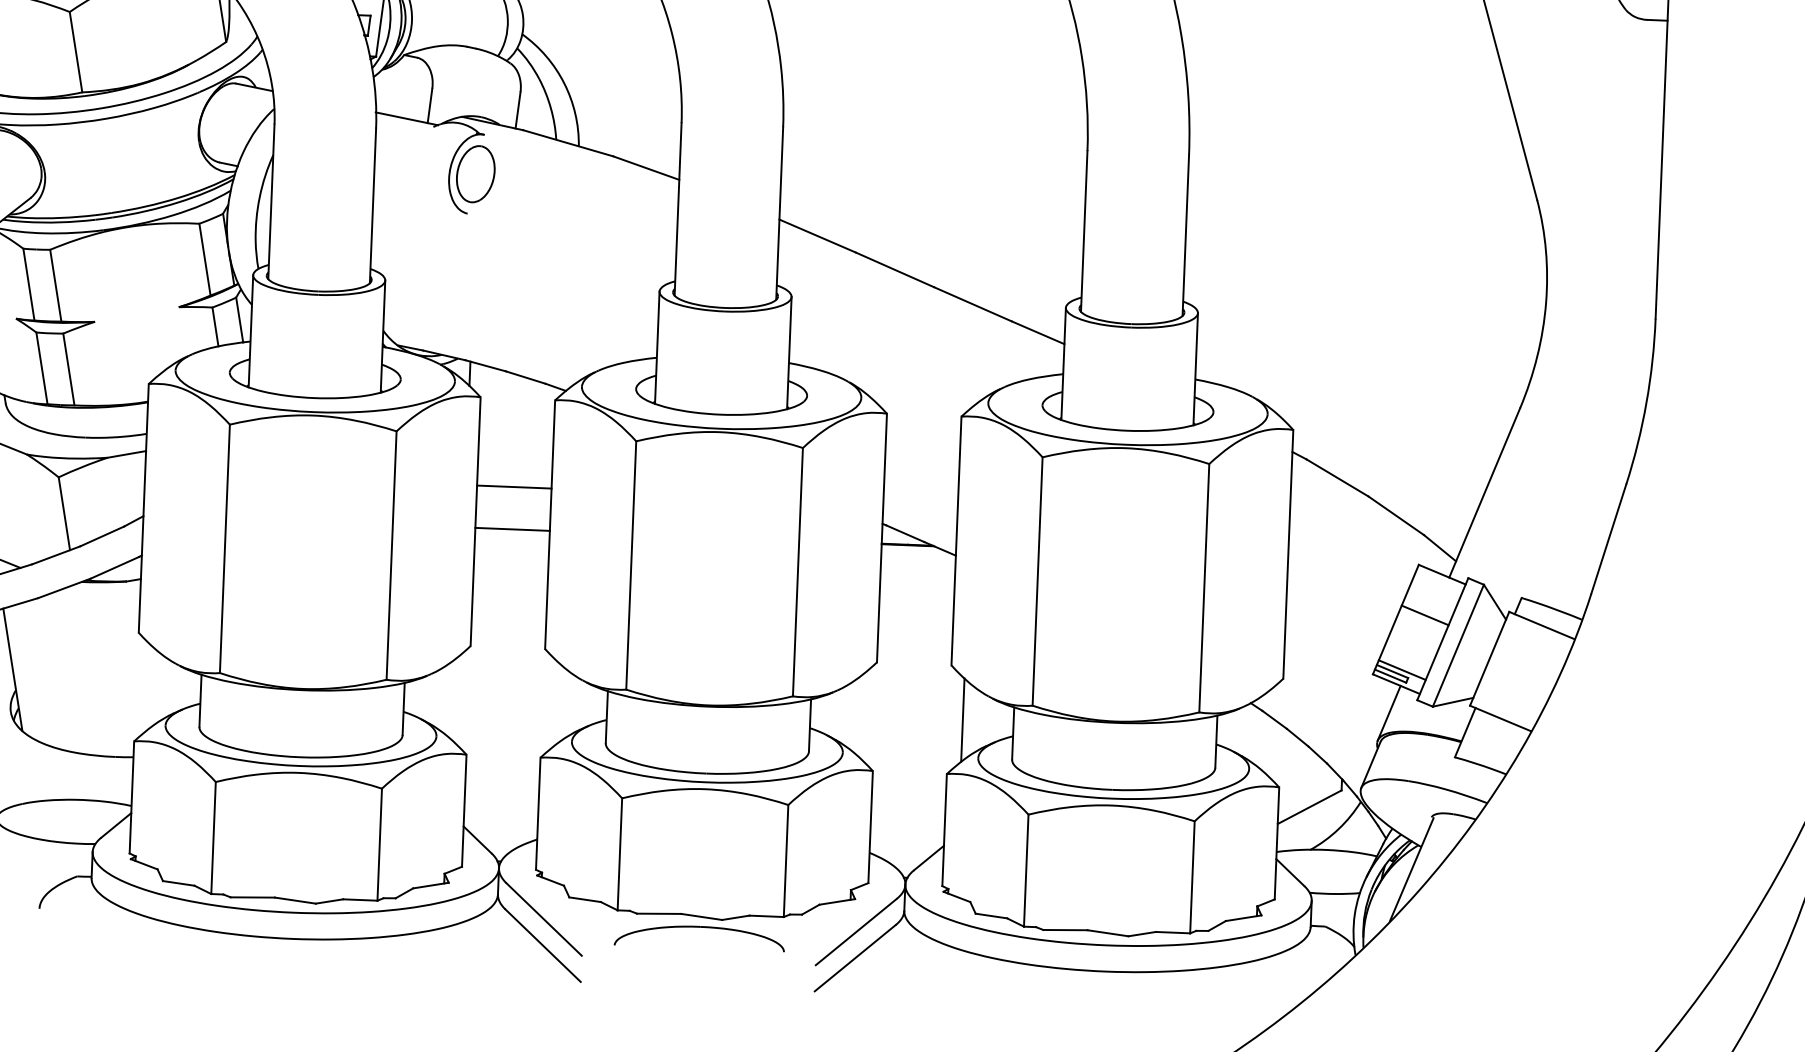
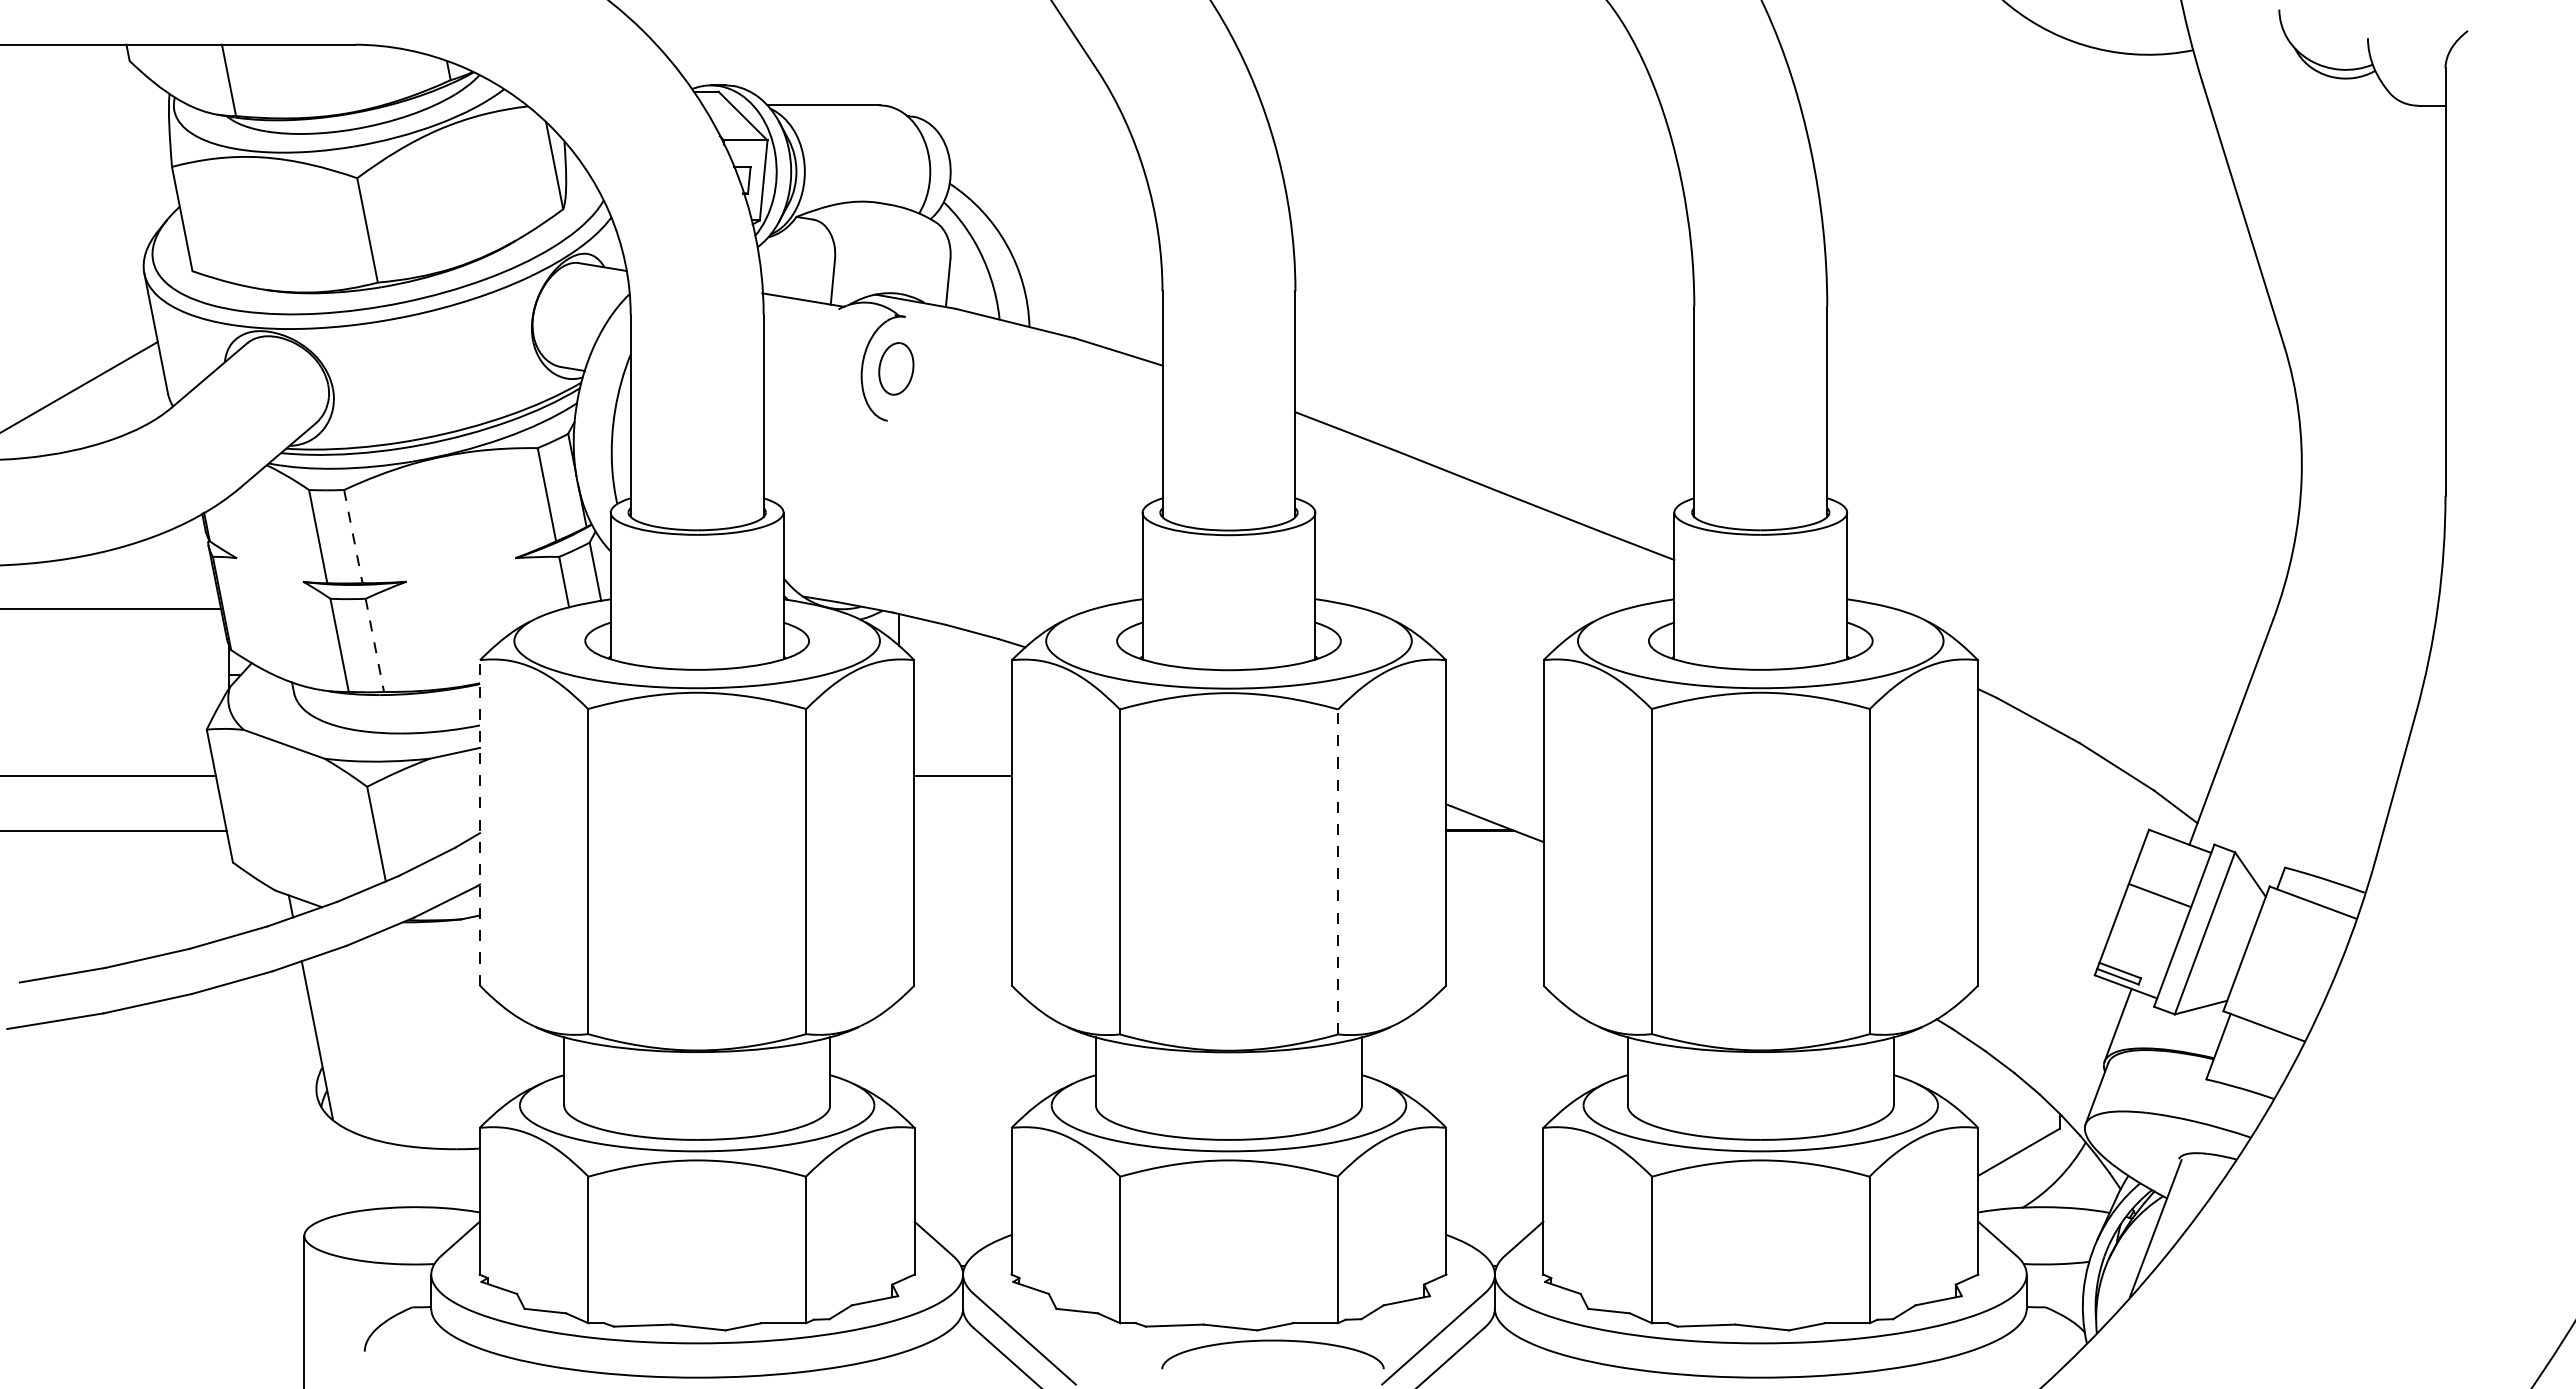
part: (475, 173) -> (896, 368), size x0.7
line: (55, 286) -> (353, 537), solid -> dashed
line: (68, 369) -> (374, 645), solid -> dashed
line: (144, 508) -> (480, 822), solid -> dashed
line: (512, 529) -> (962, 831), removed
line: (798, 571) -> (1338, 871), solid -> dashed
line: (1401, 669) -> (2132, 967), removed
line: (962, 720) -> (1561, 1056), removed
part: (699, 927) -> (1272, 1341), moved

